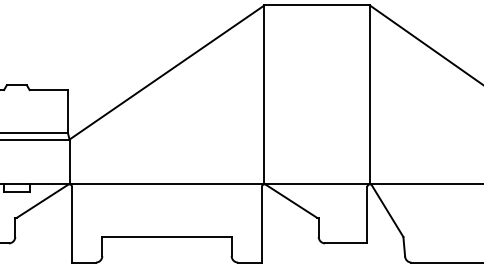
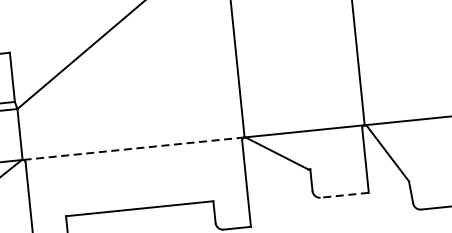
line: (166, 184) -> (133, 148), solid -> dashed
line: (345, 243) -> (343, 195), solid -> dashed

